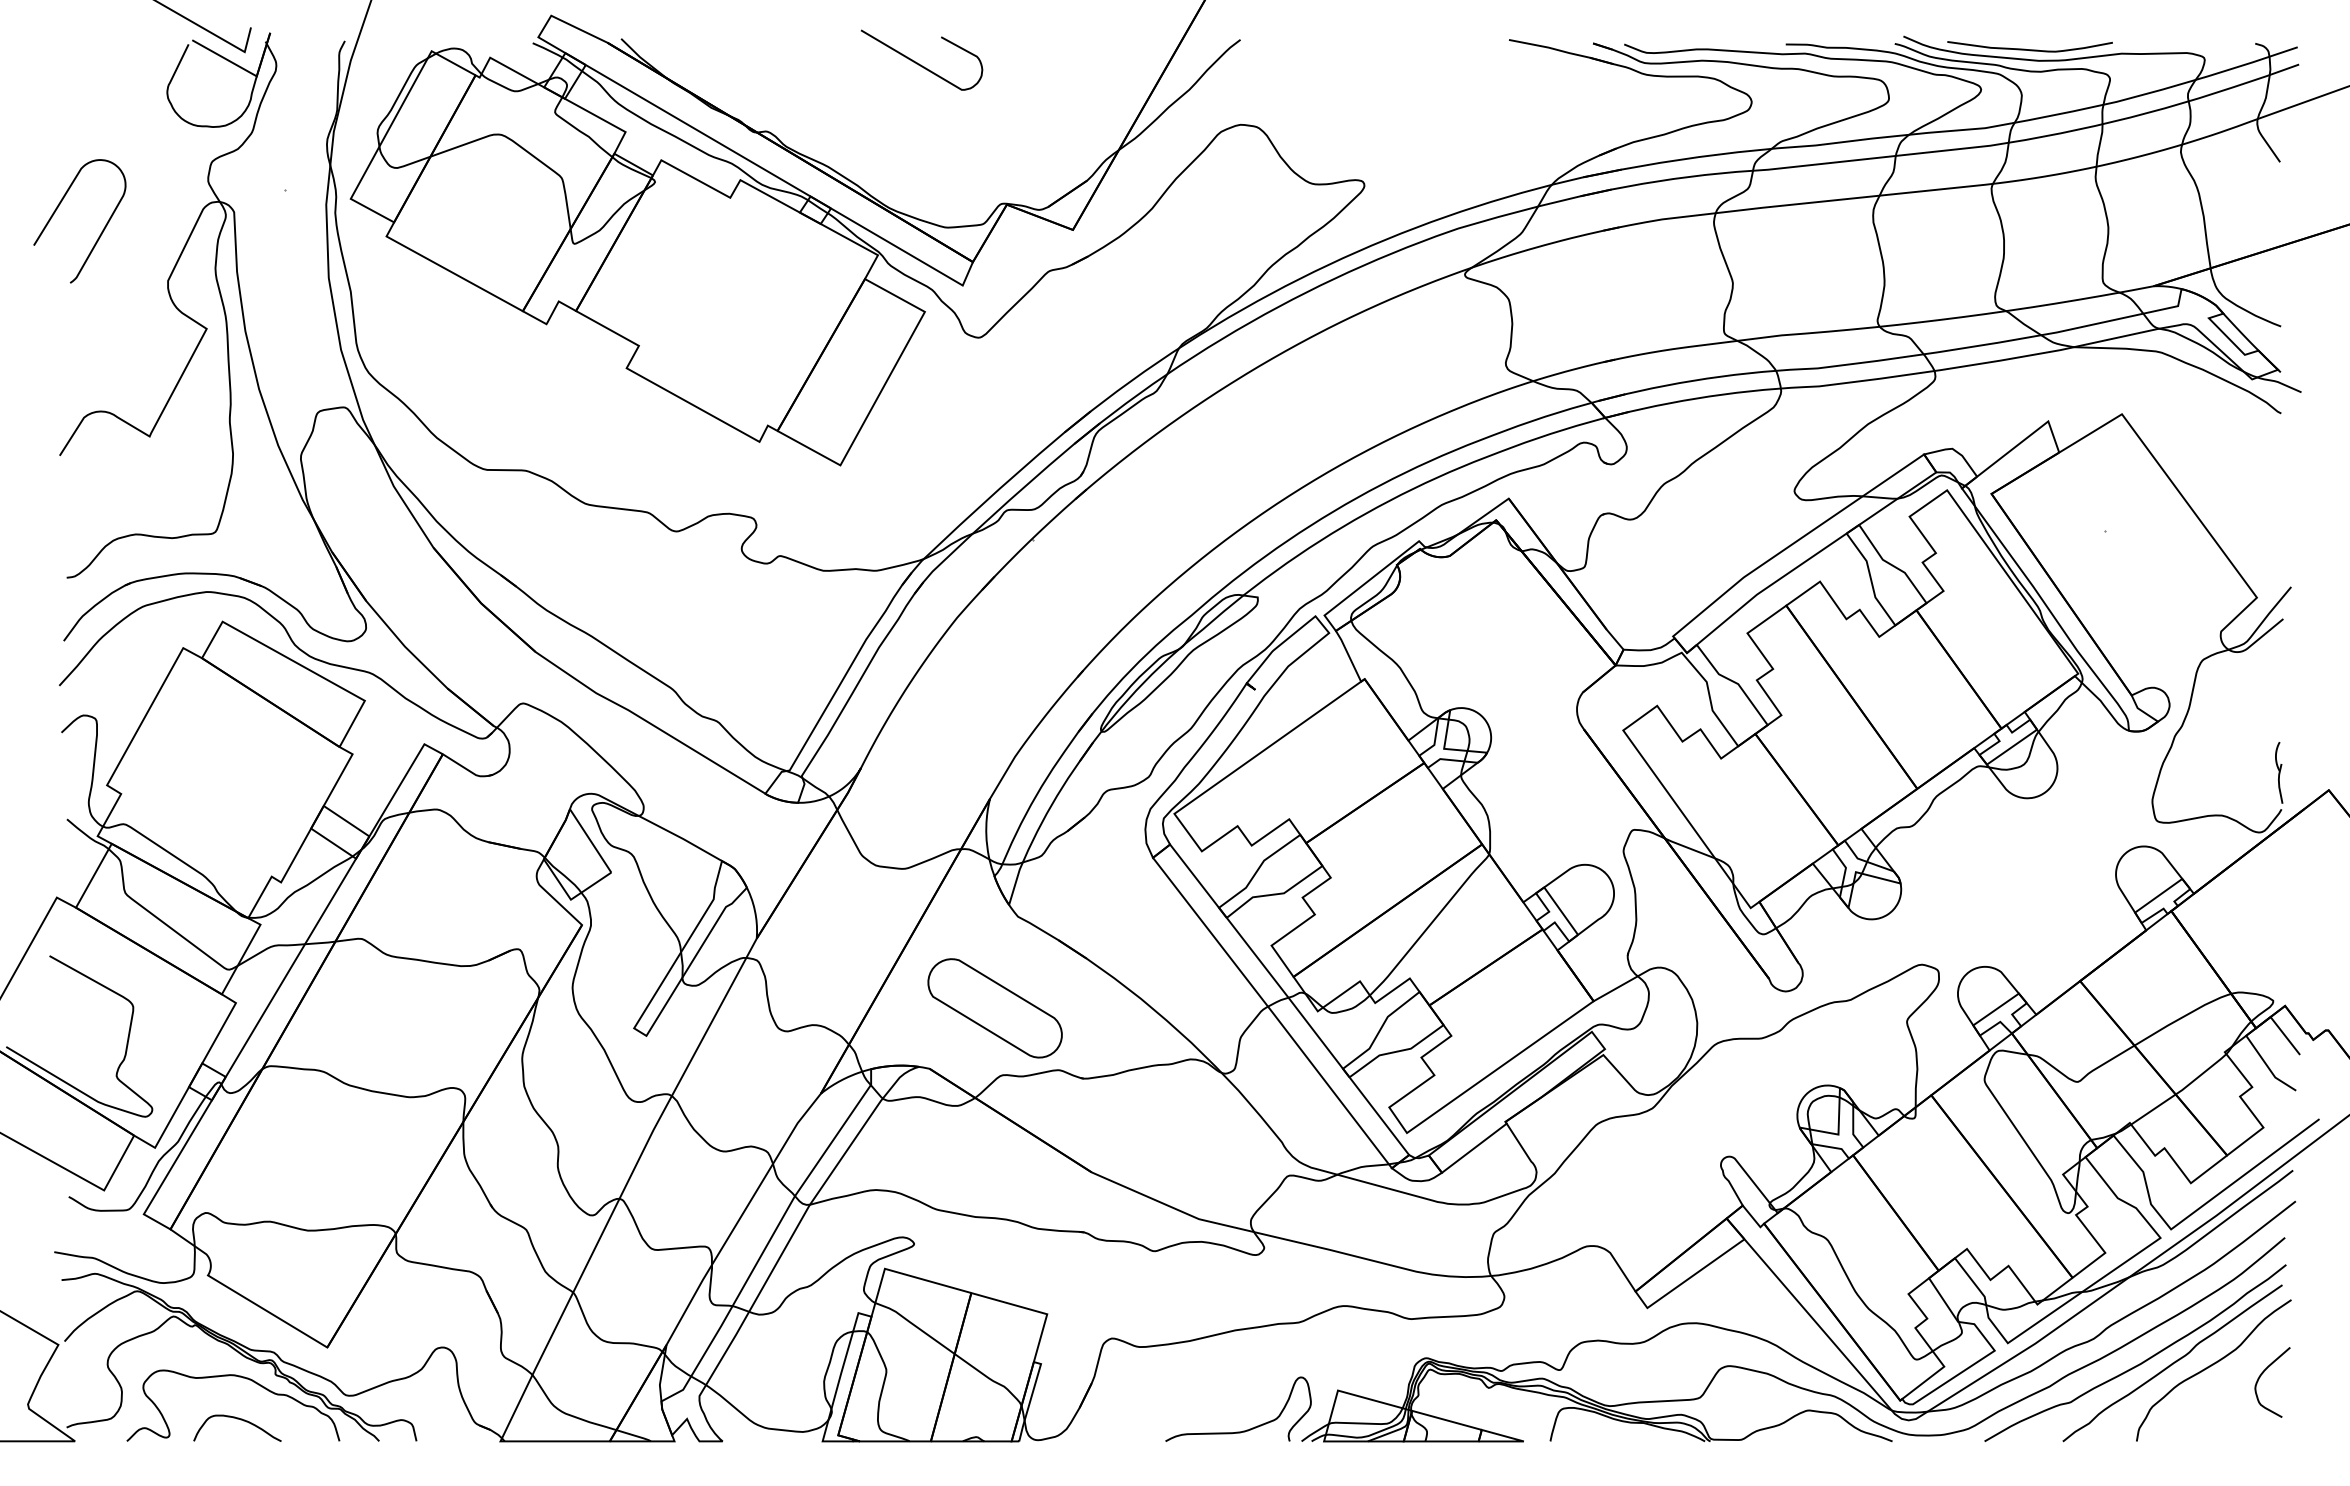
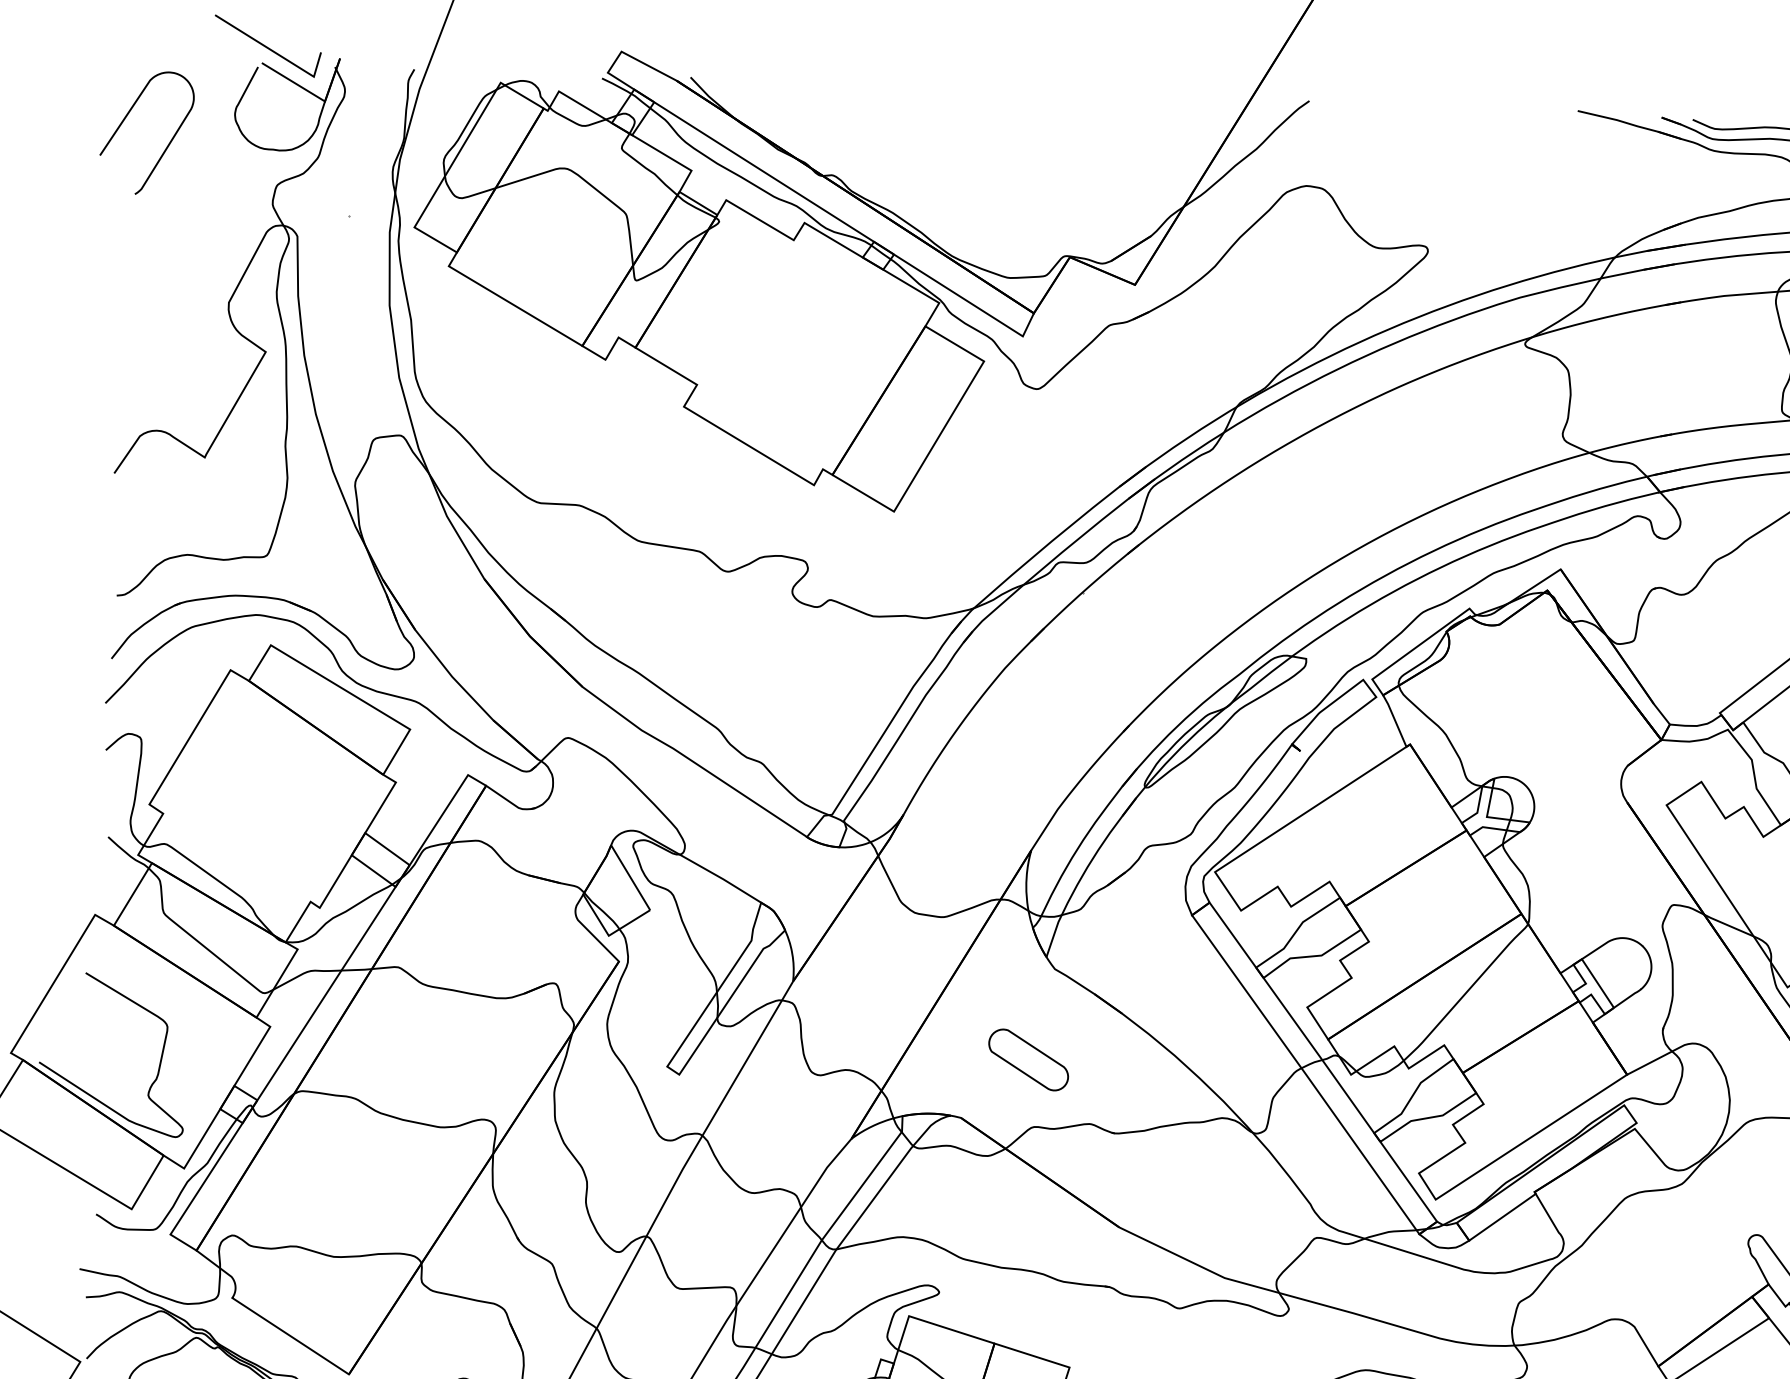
curve: (919, 63) -> (987, 112), removed
curve: (101, 231) -> (168, 143), moved
part: (994, 1008) -> (1028, 1060), size x0.6

